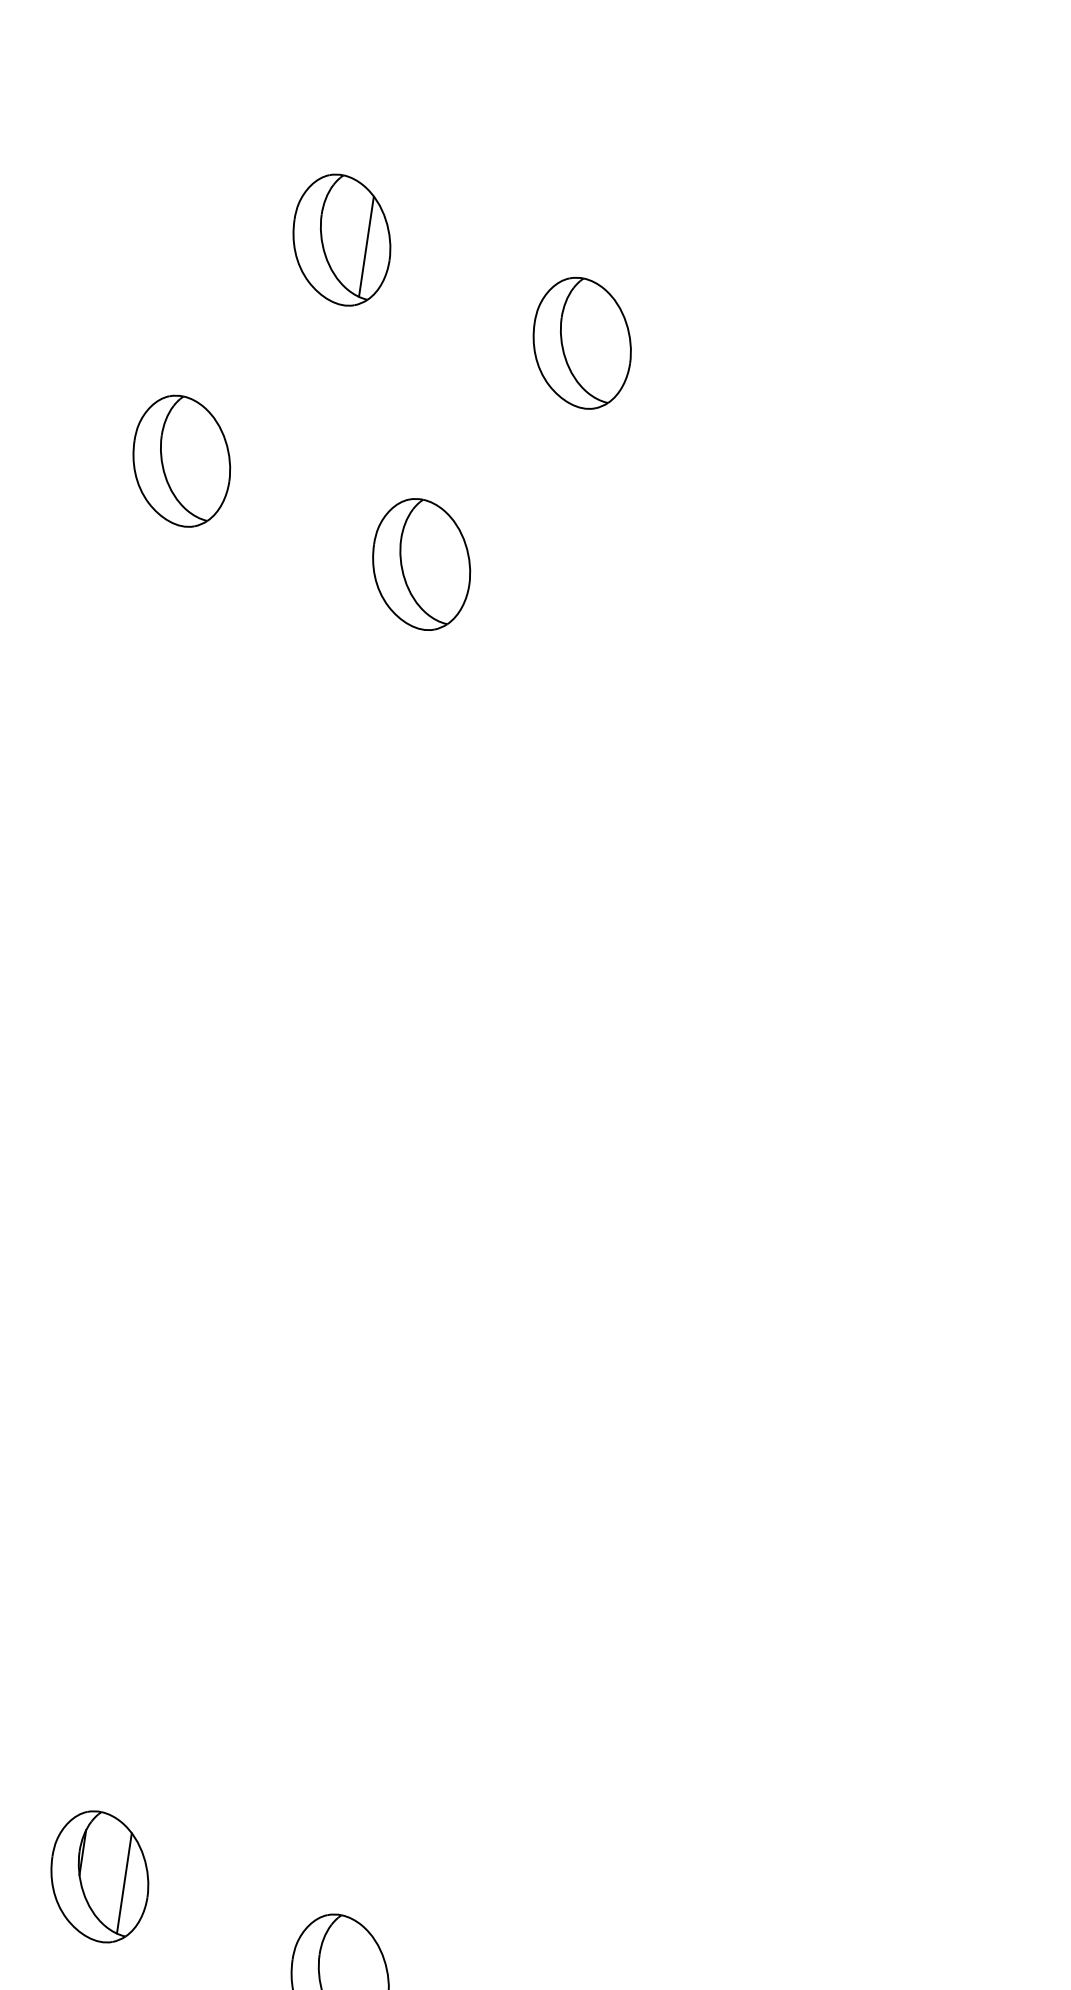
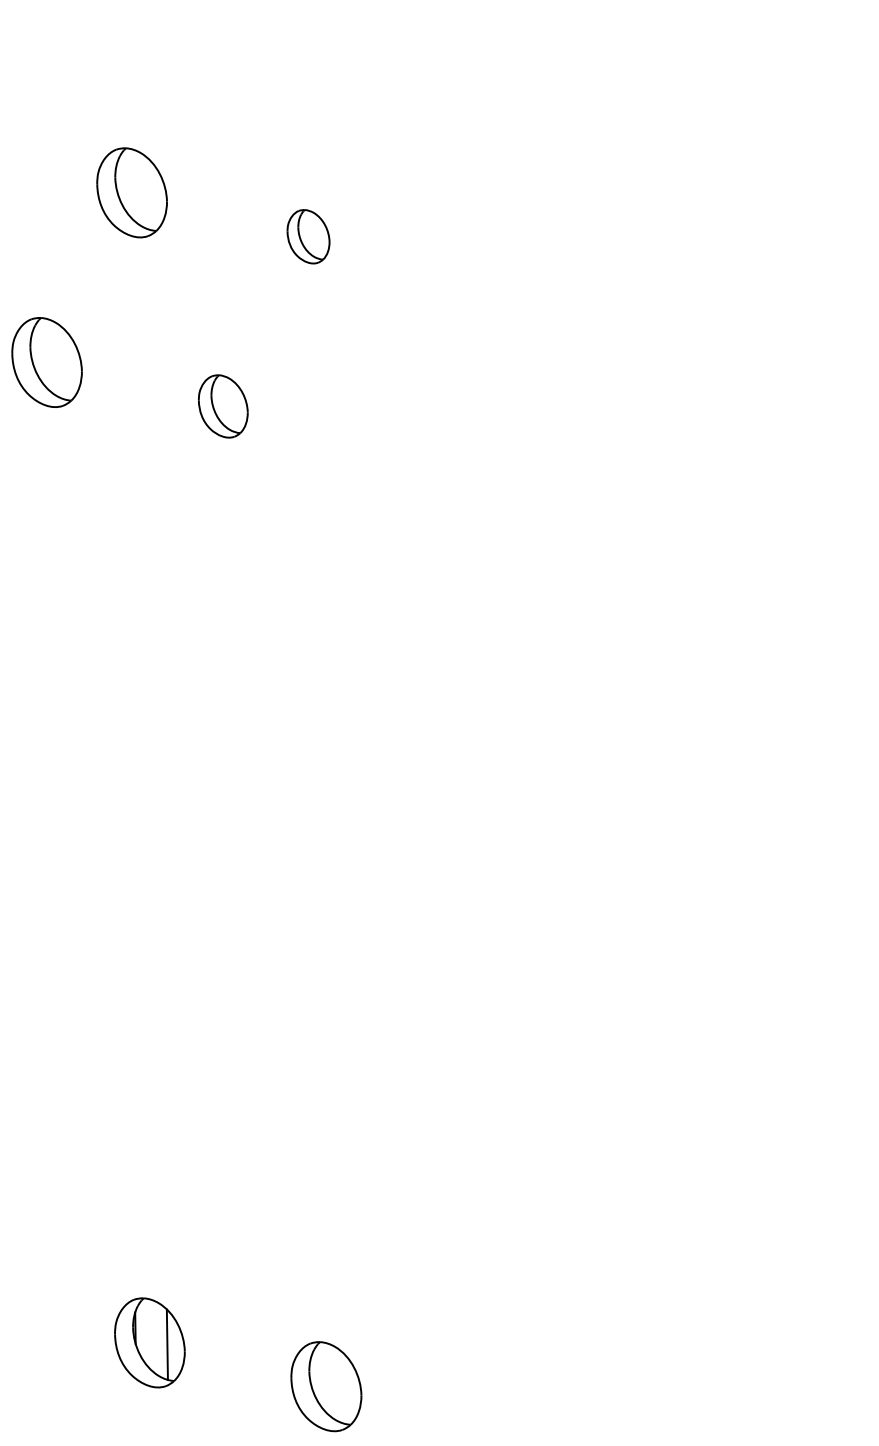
line: (366, 246) -> (149, 194), removed
part: (582, 343) -> (308, 236), size x0.6
part: (422, 564) -> (223, 406), size x0.7

